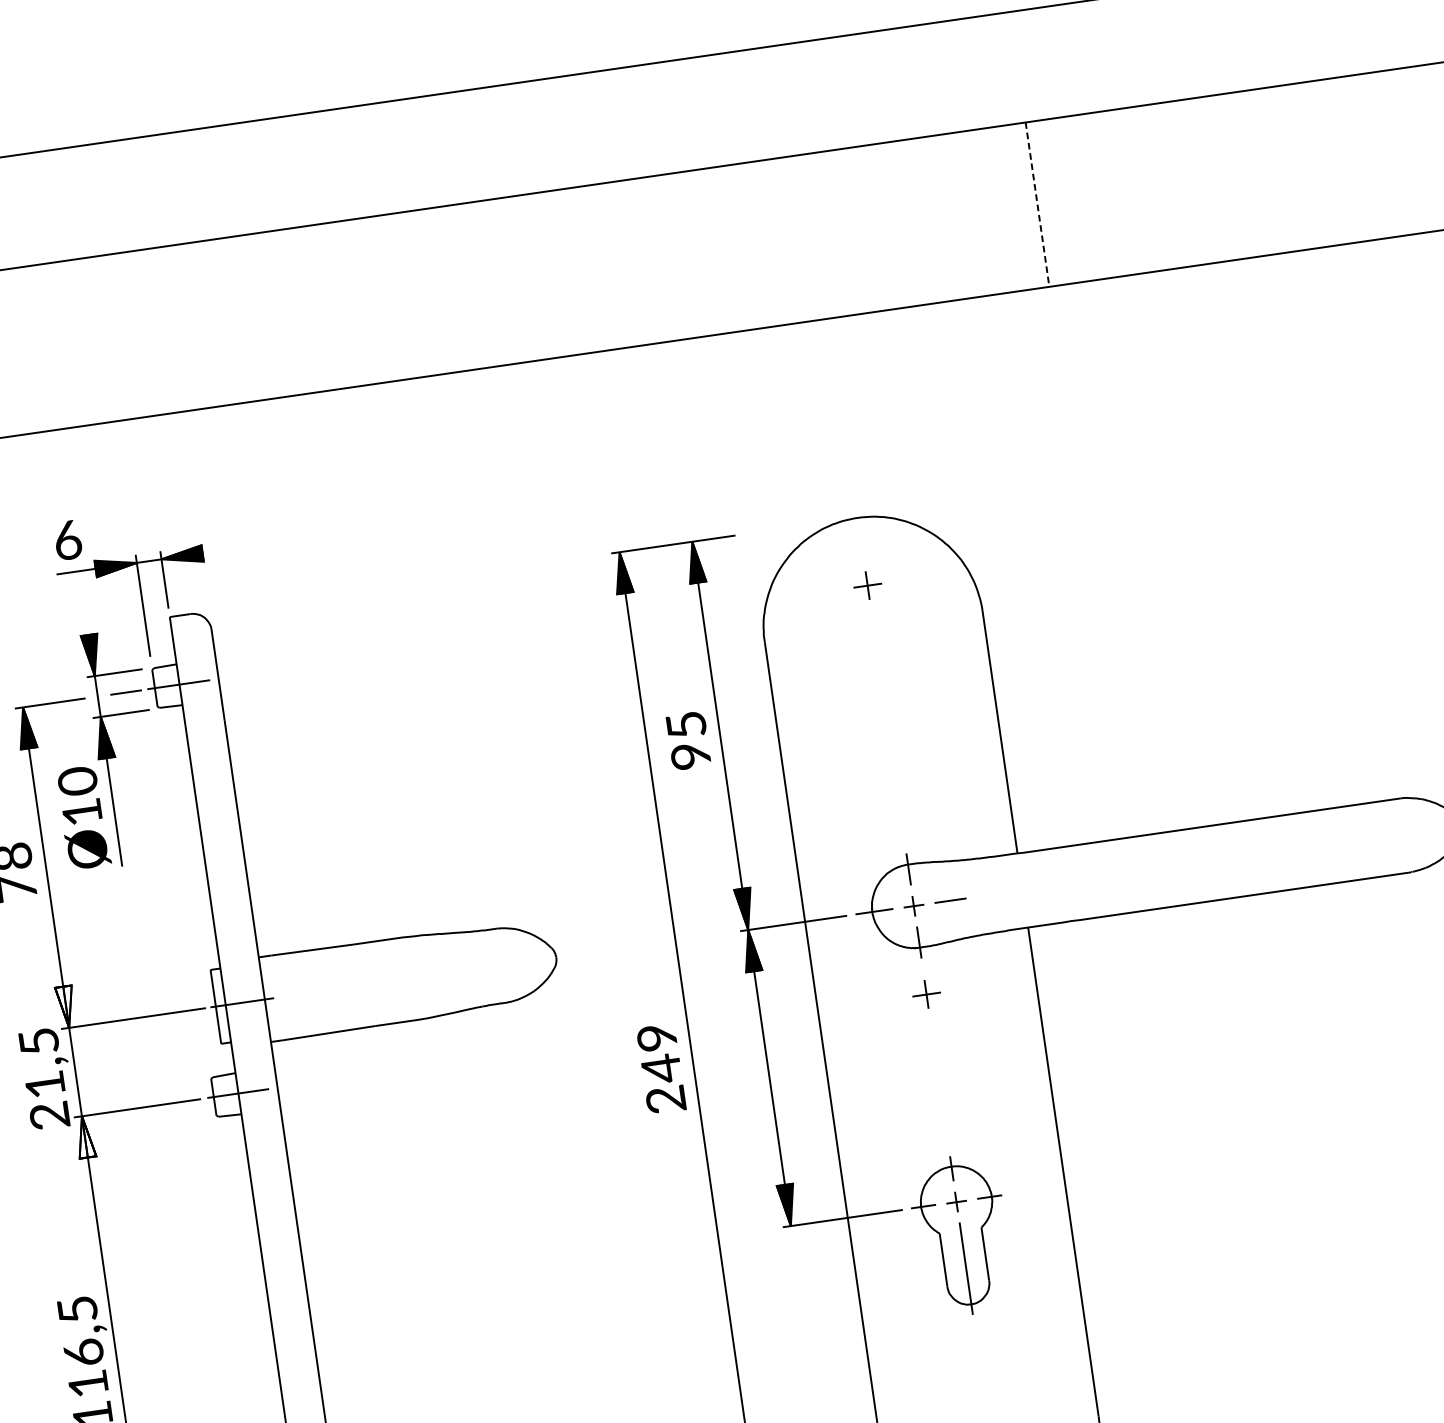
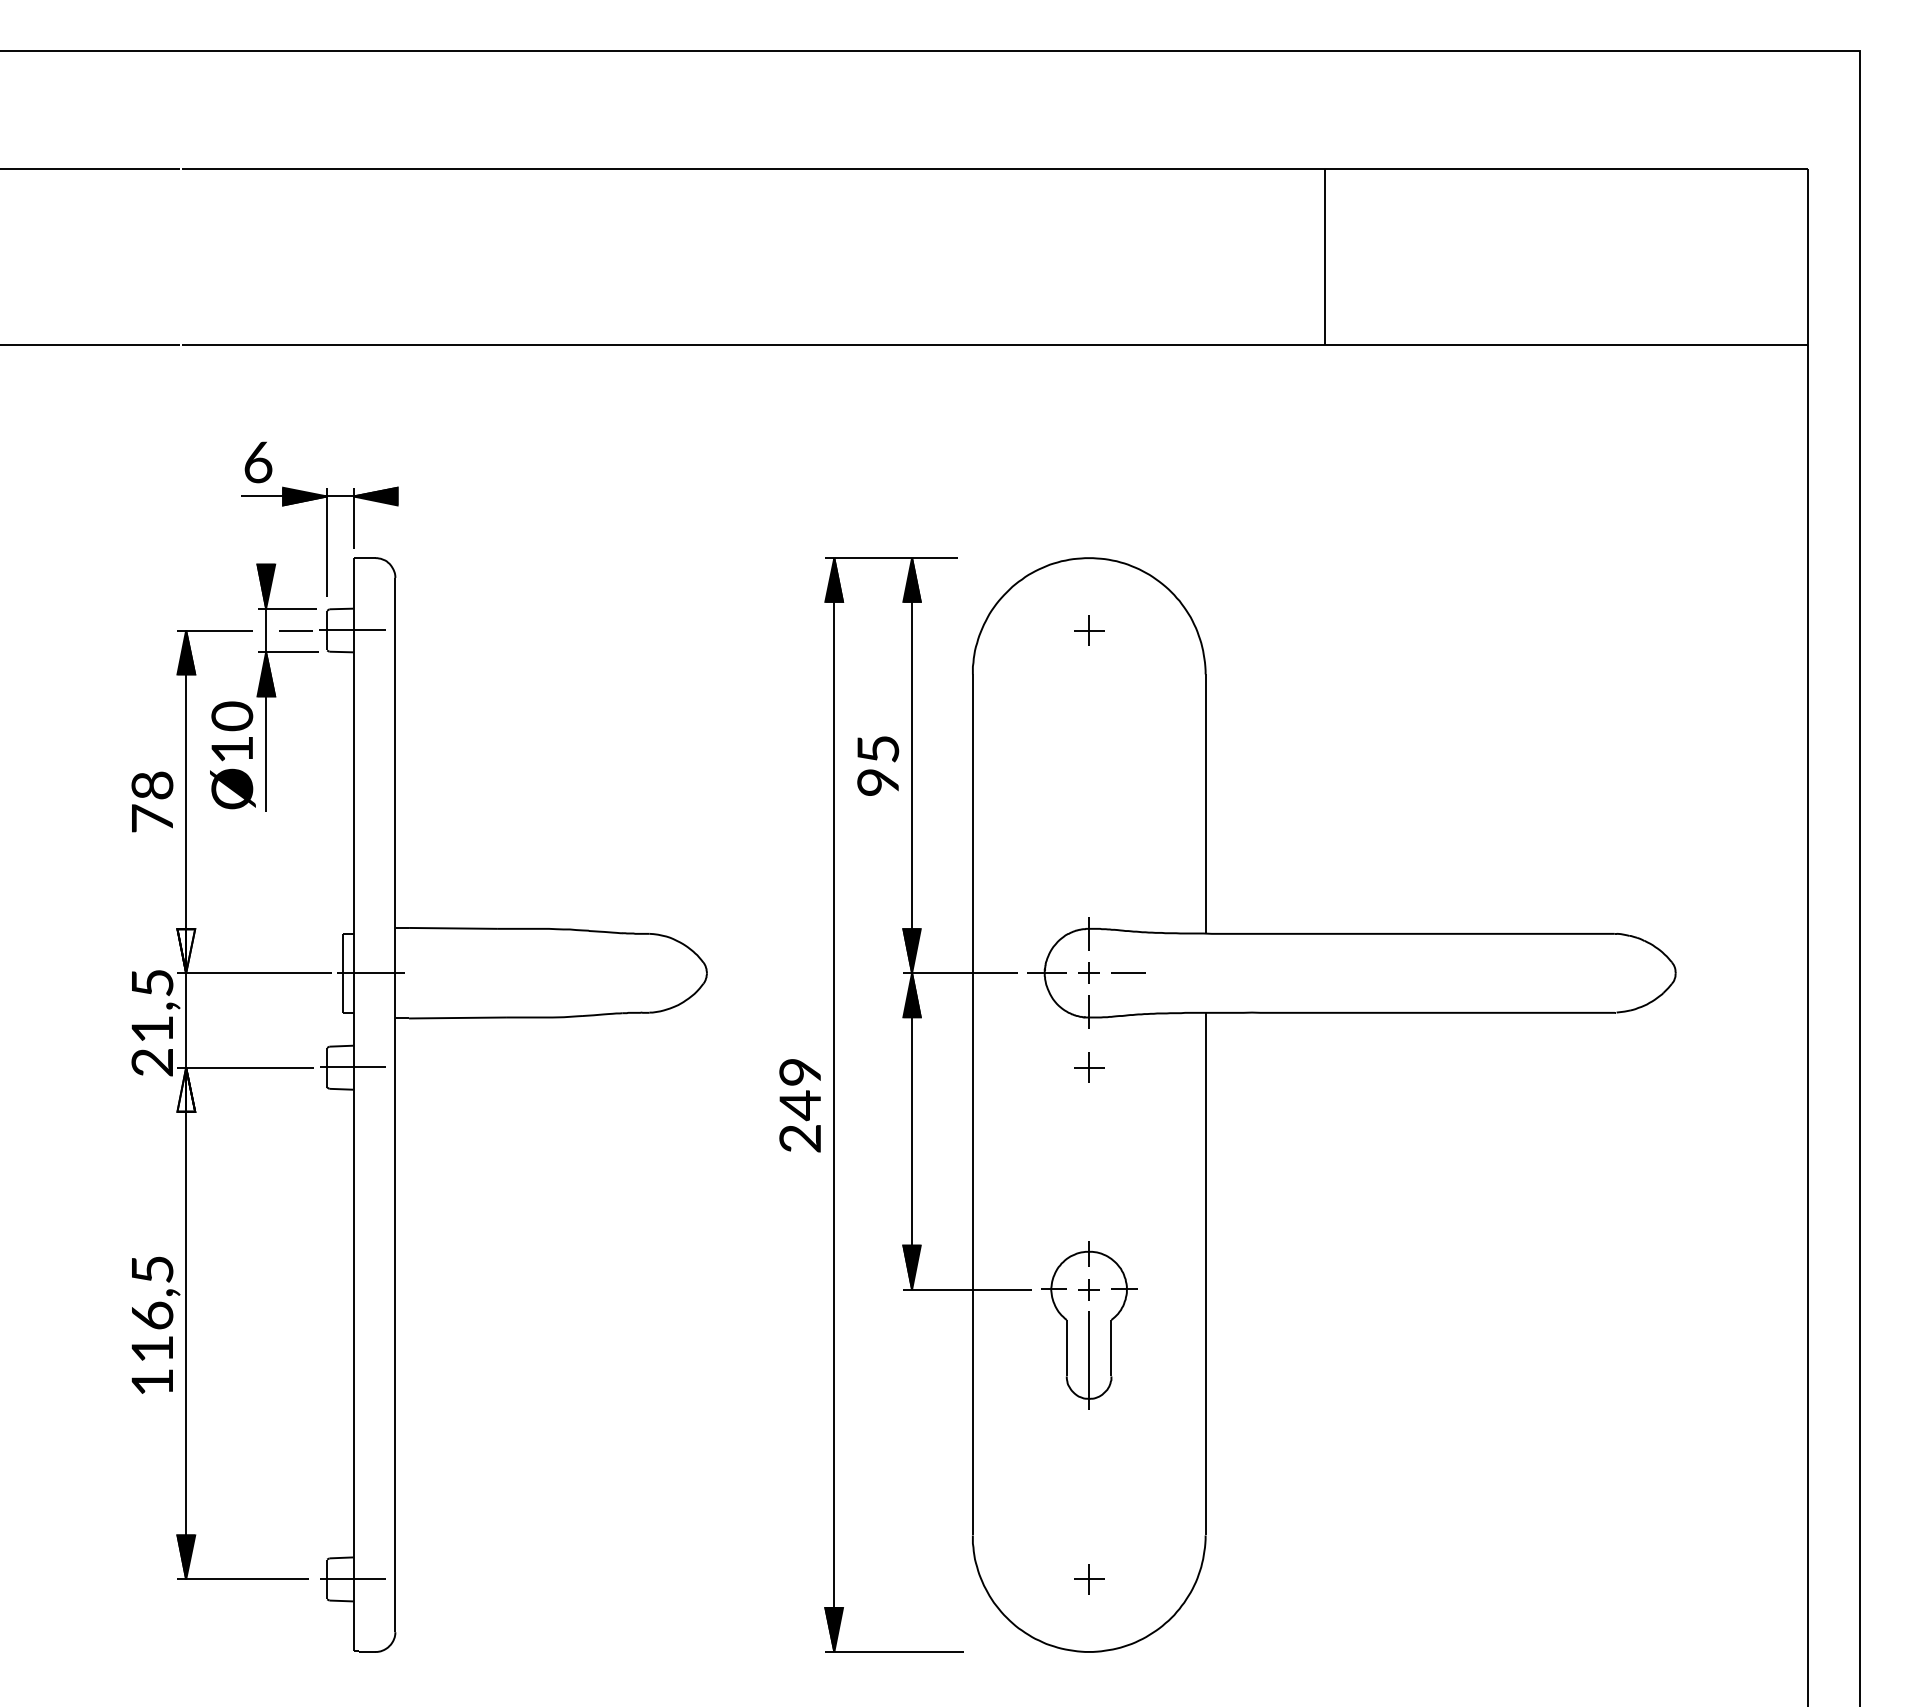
line: (1037, 204) -> (1324, 257), dashed -> solid

